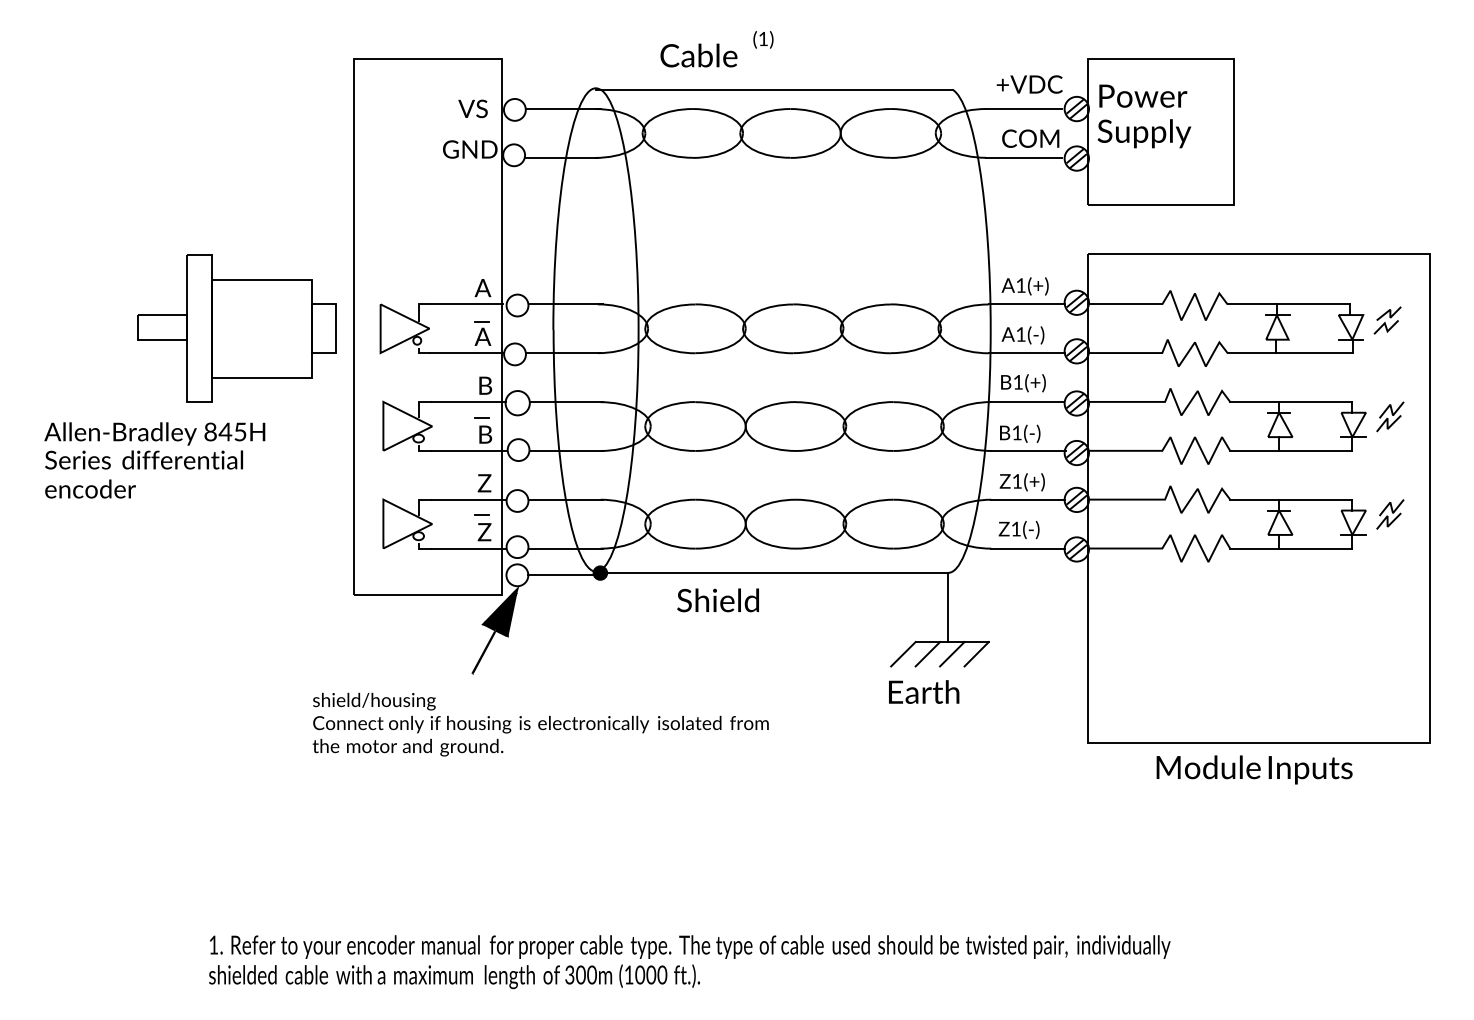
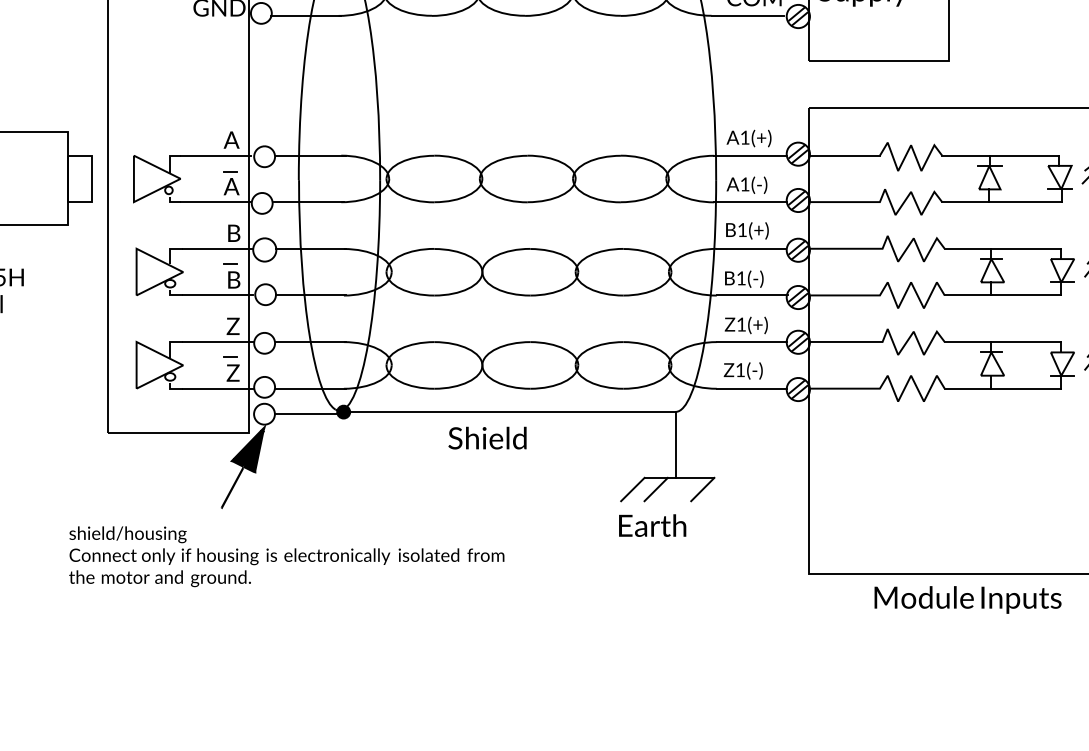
text: (717, 600) -> (486, 438), moved
line: (952, 654) -> (679, 489), removed

